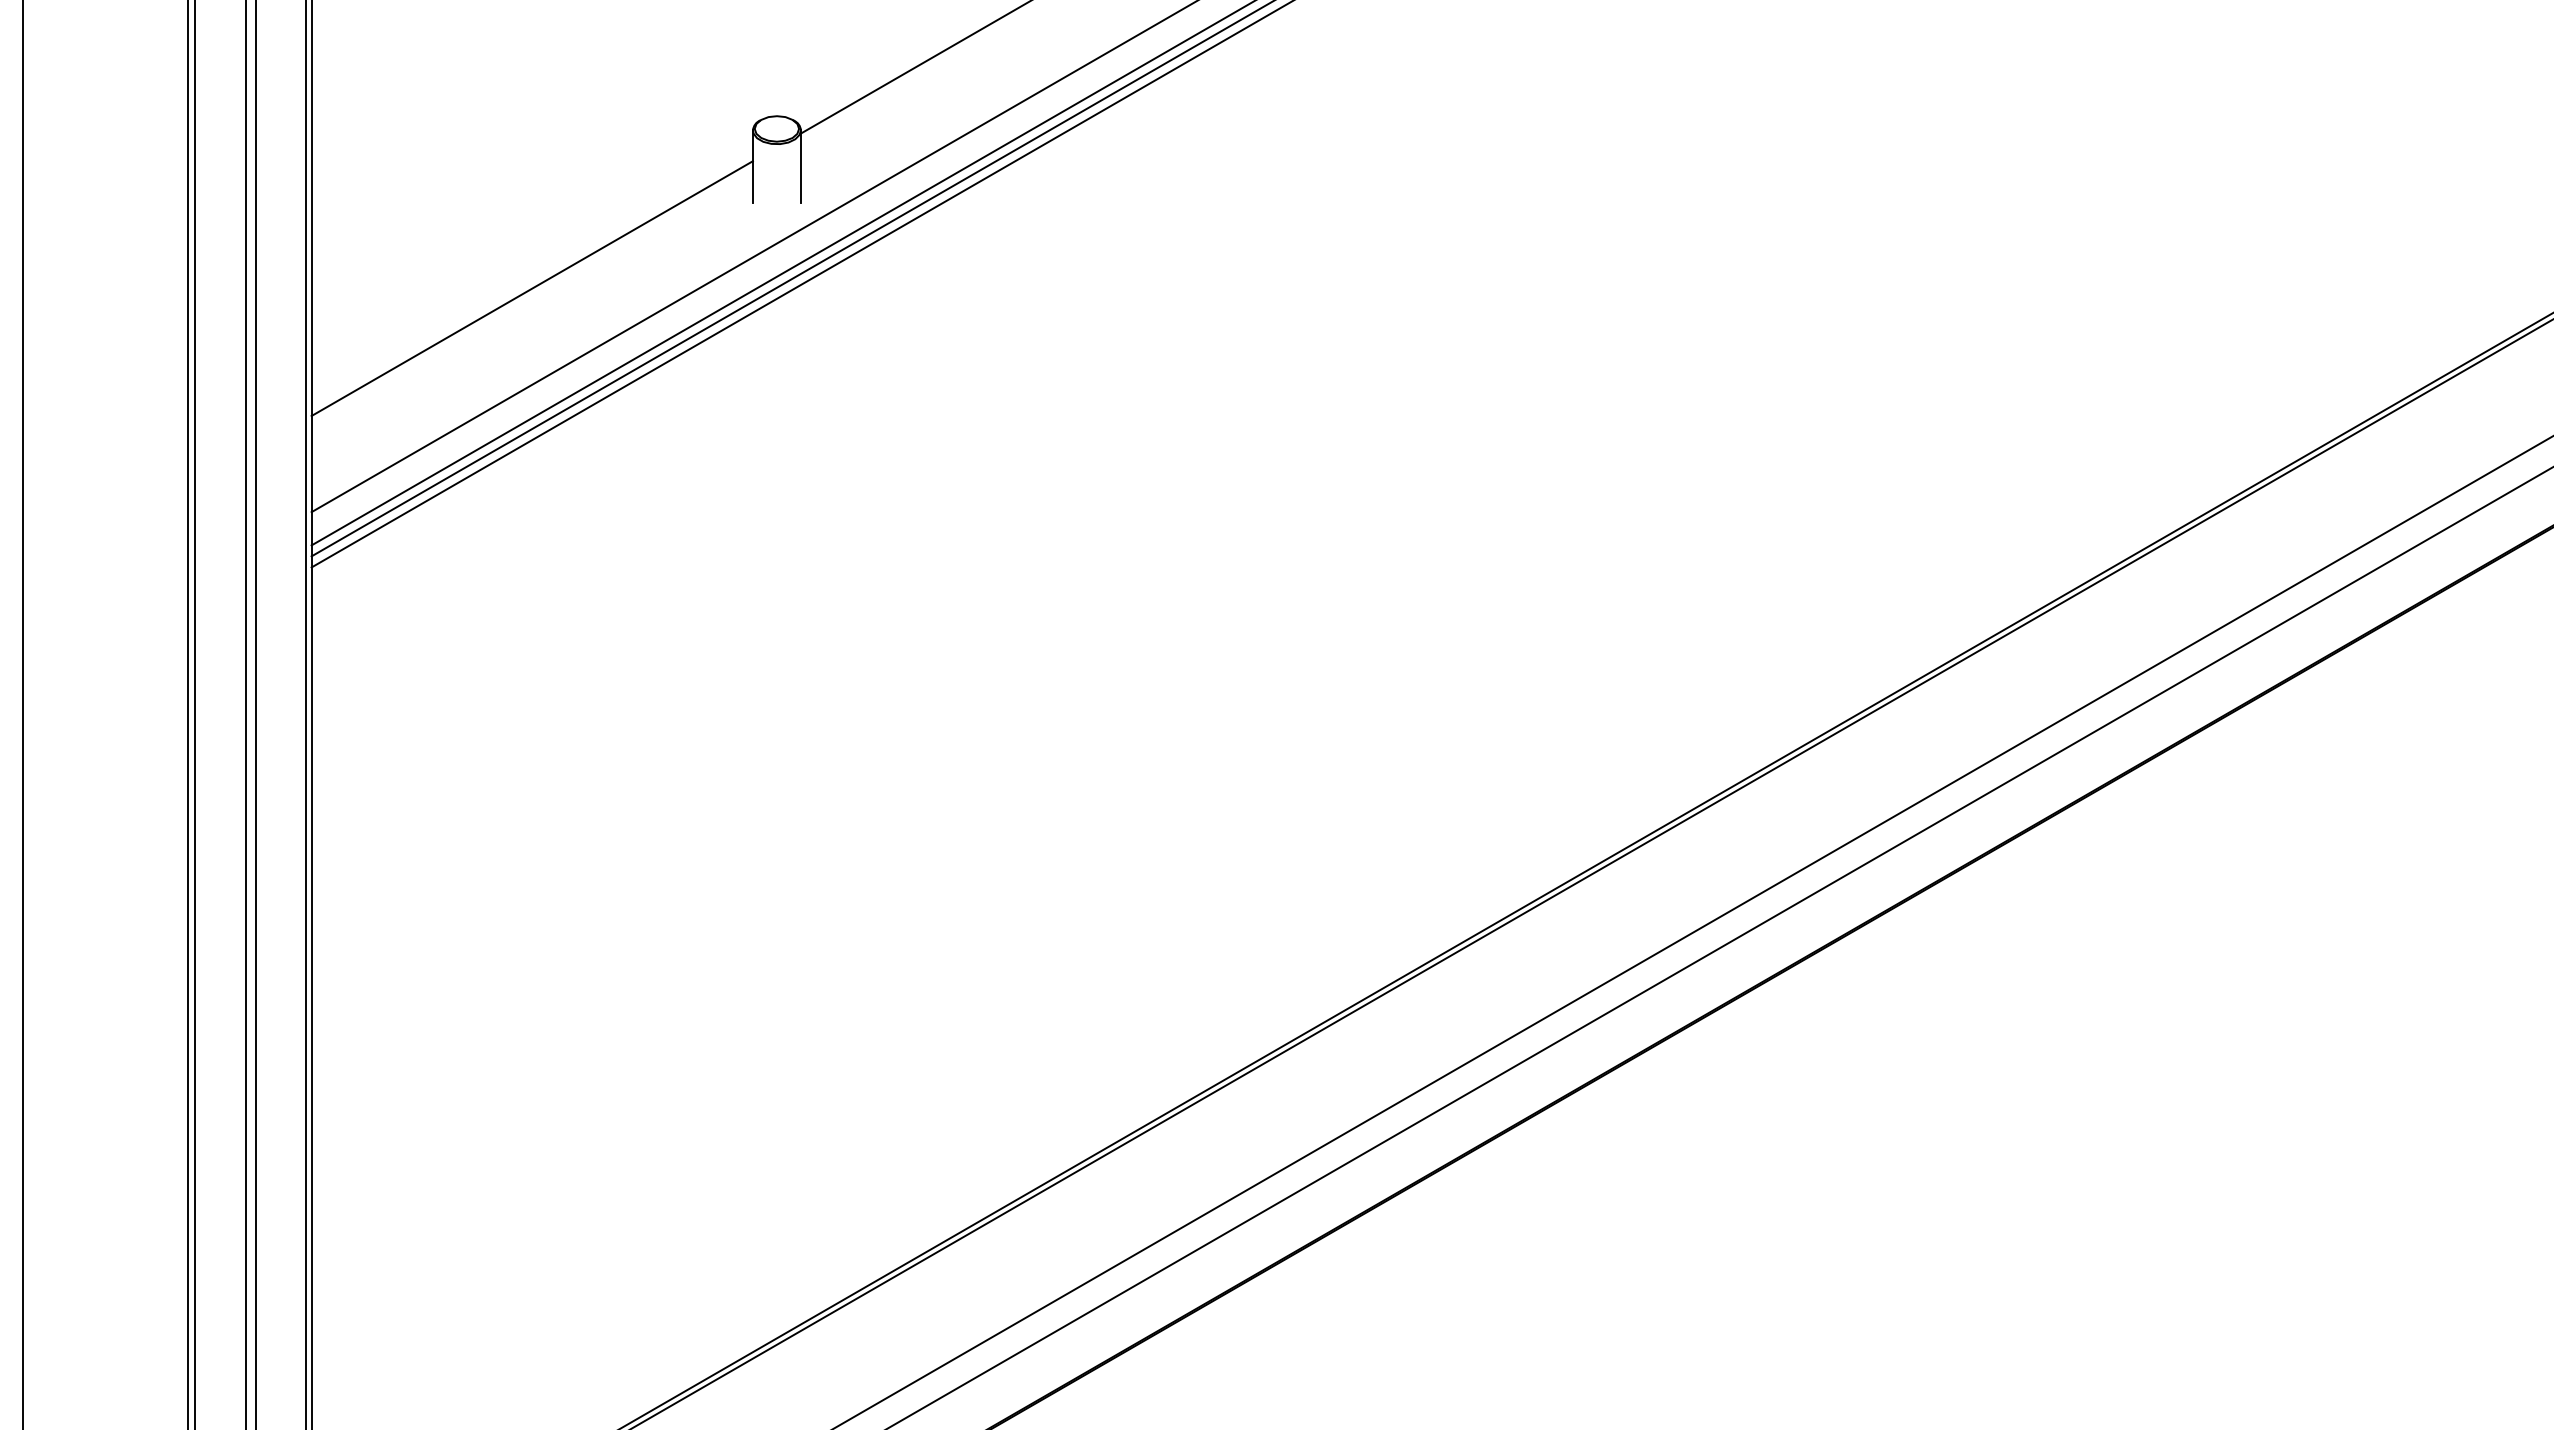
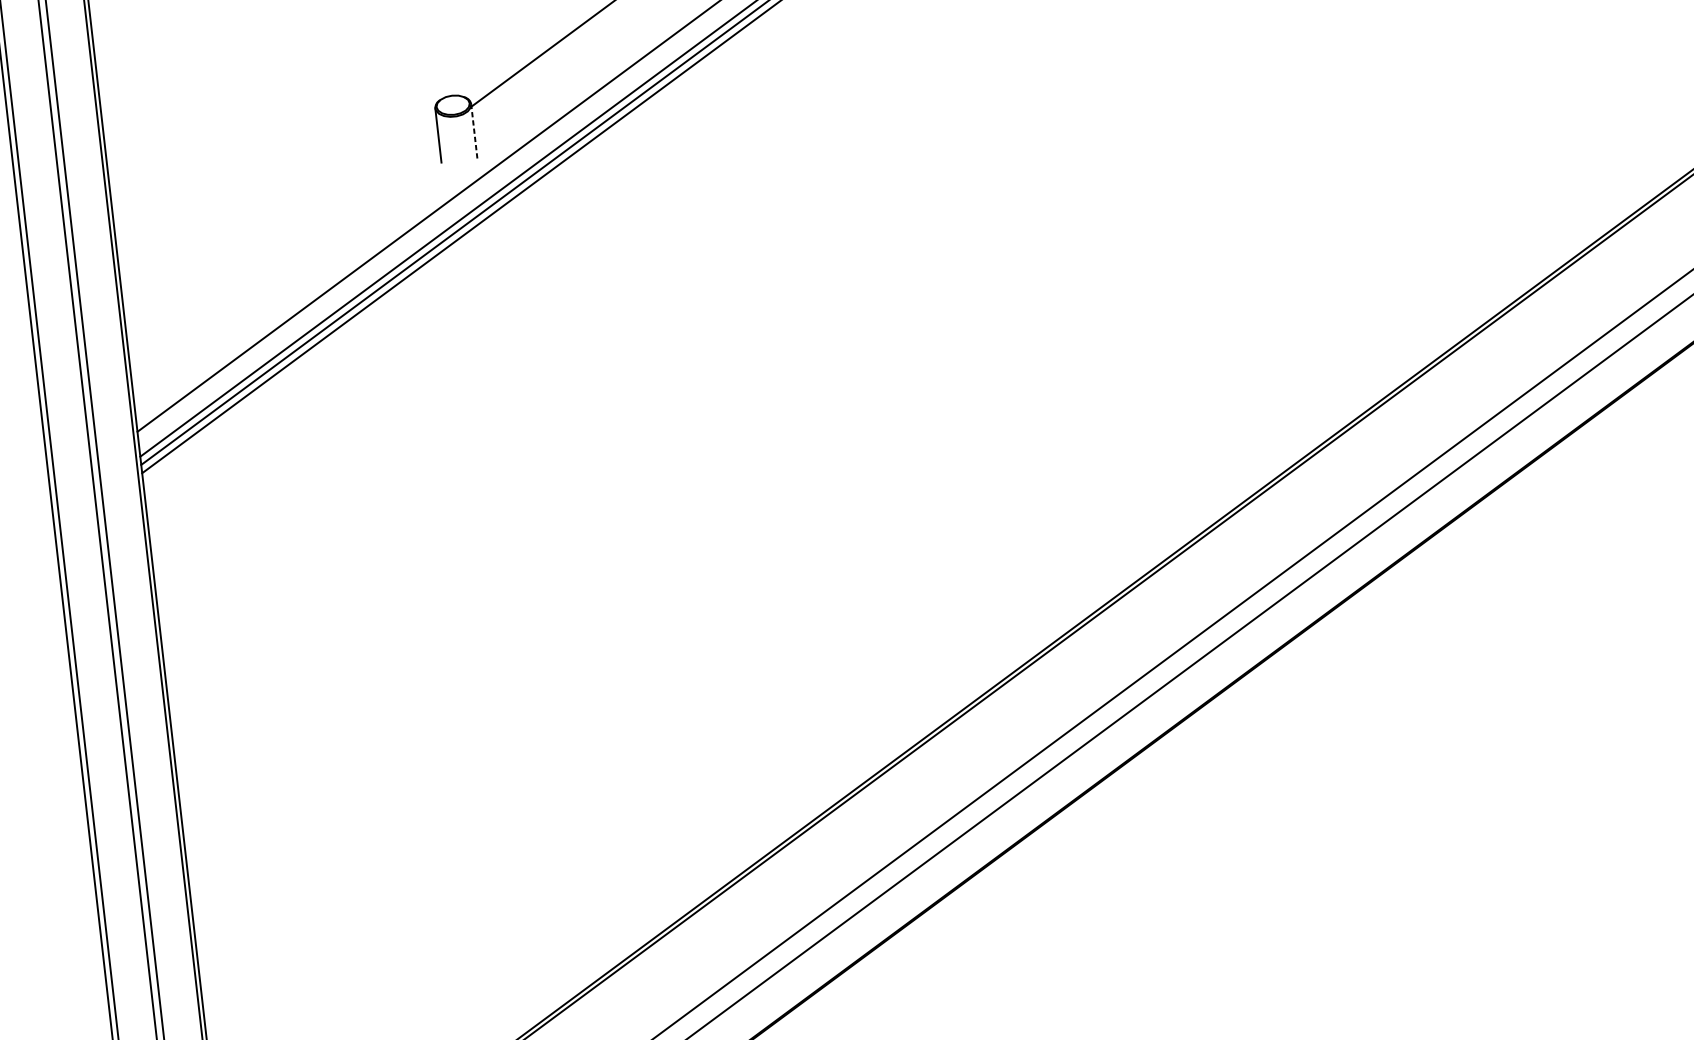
line: (800, 166) -> (474, 131), solid -> dashed
line: (531, 288) -> (283, 245), removed

